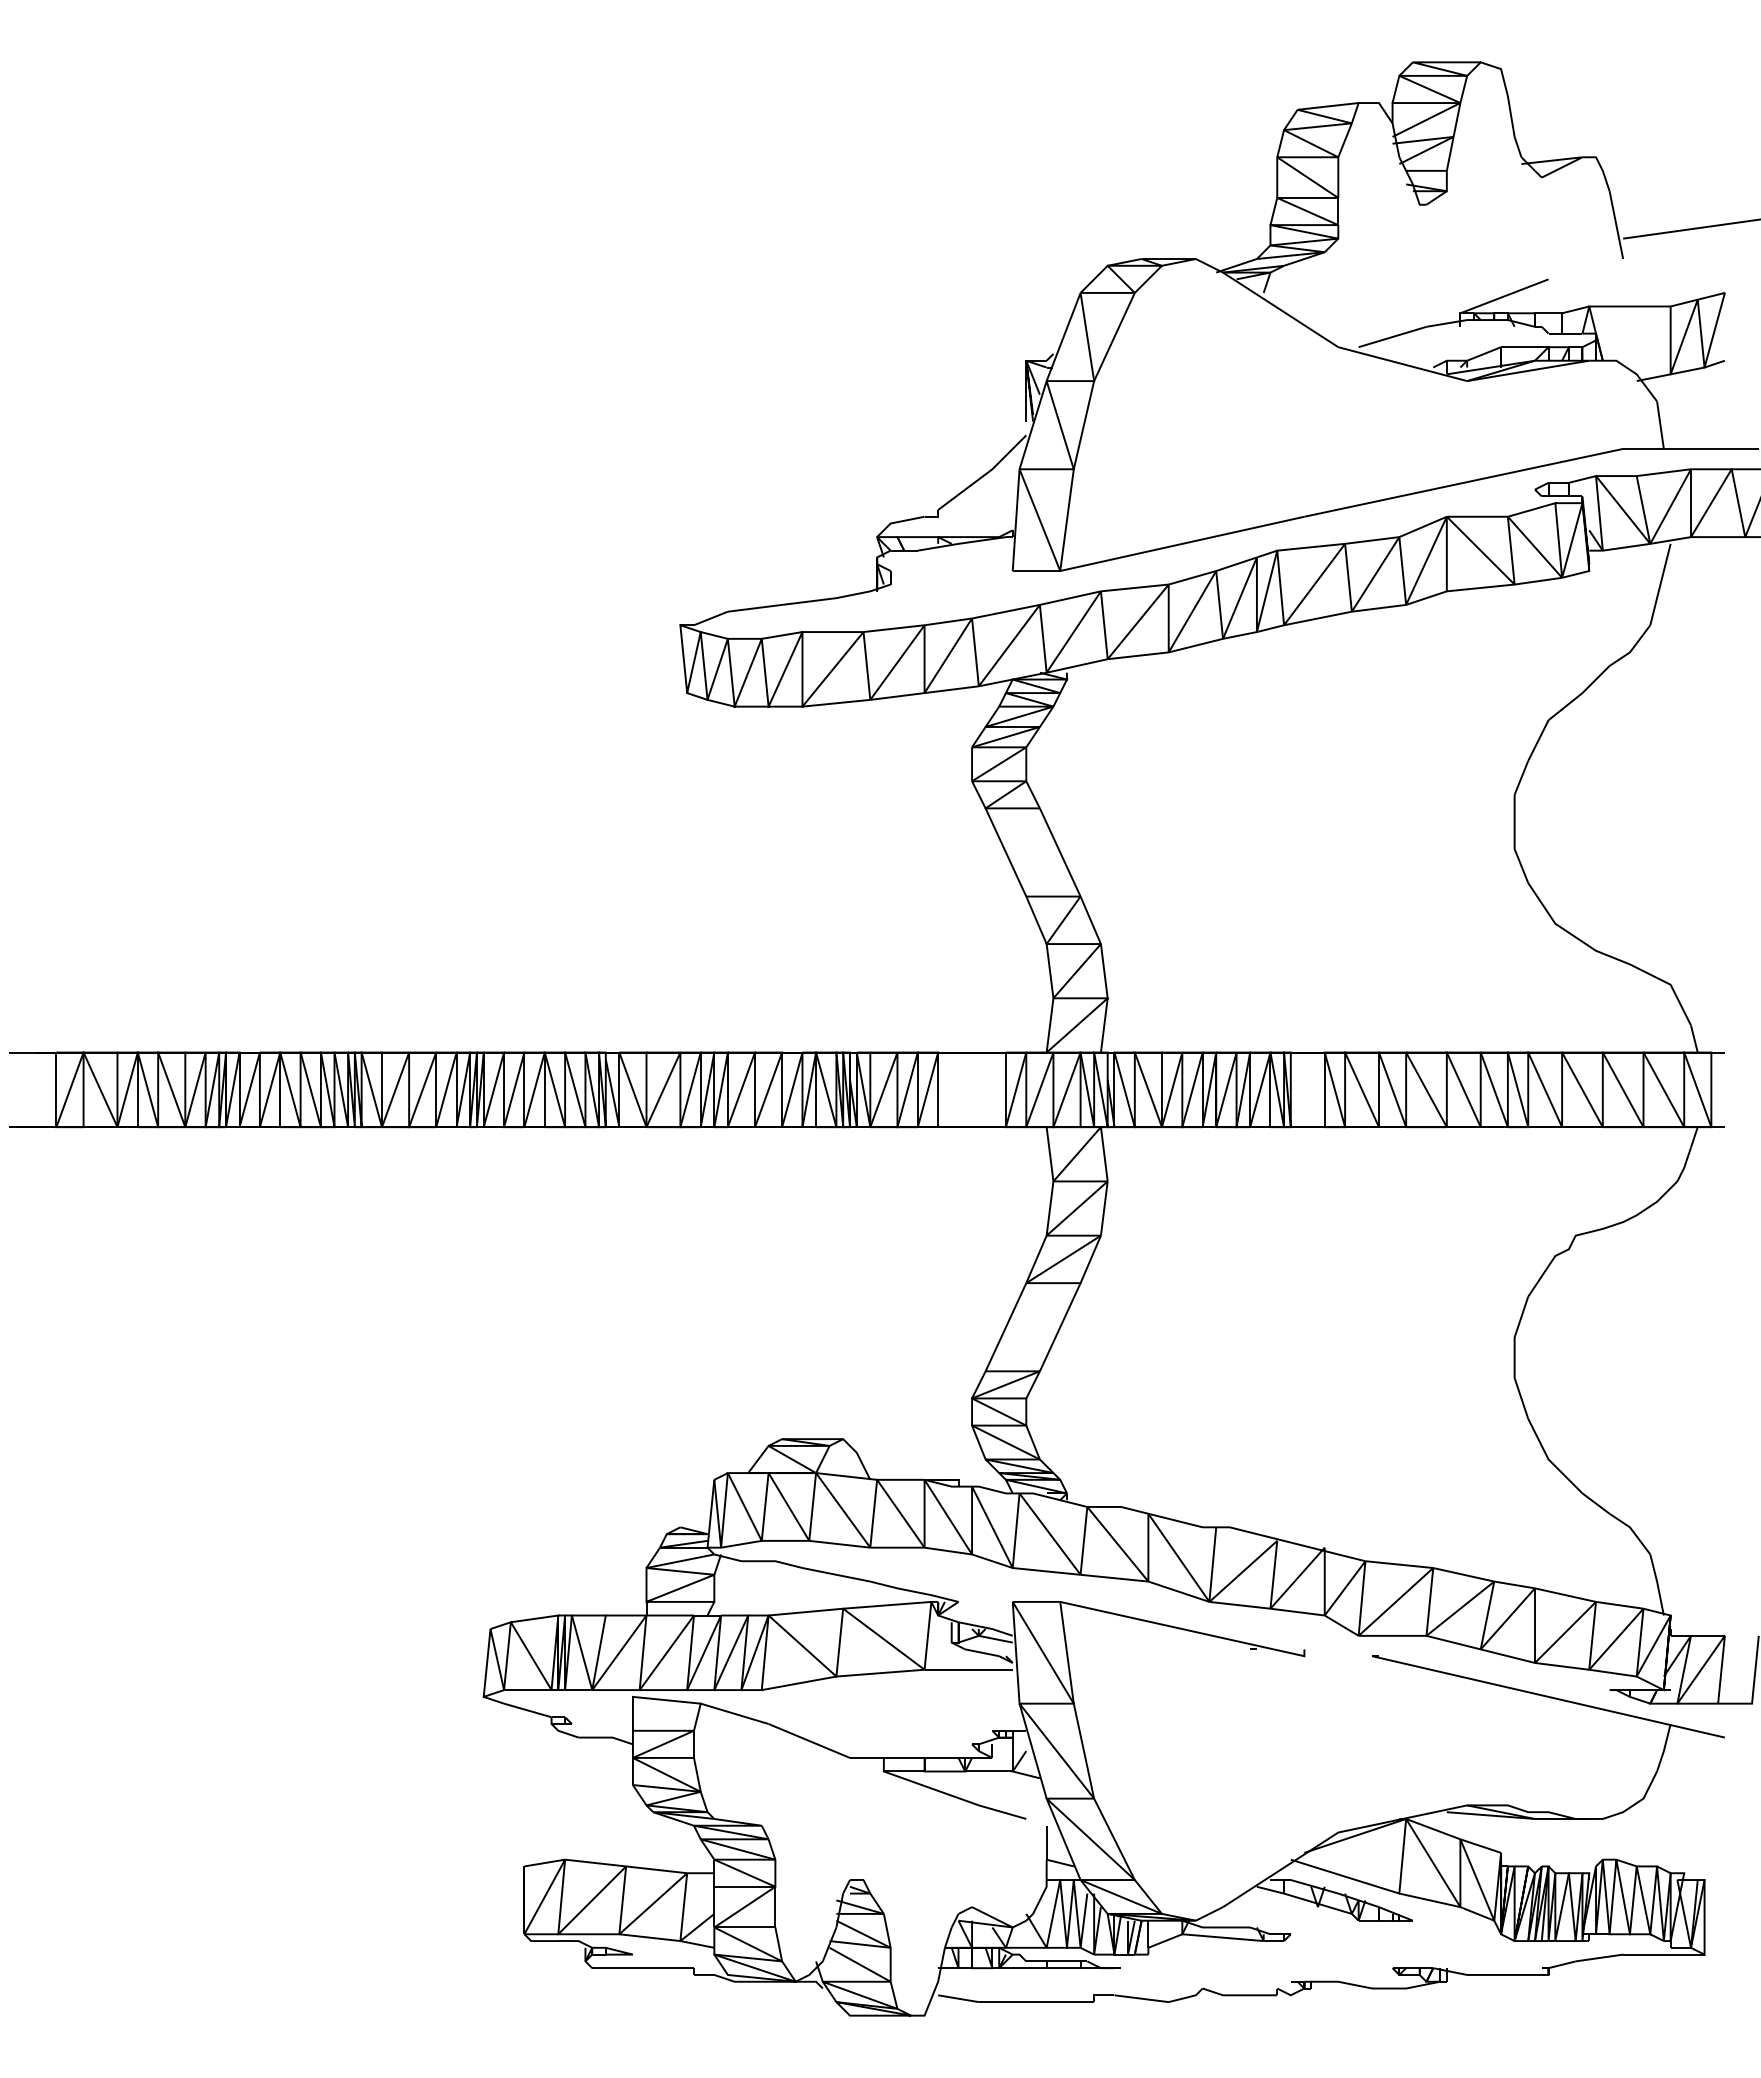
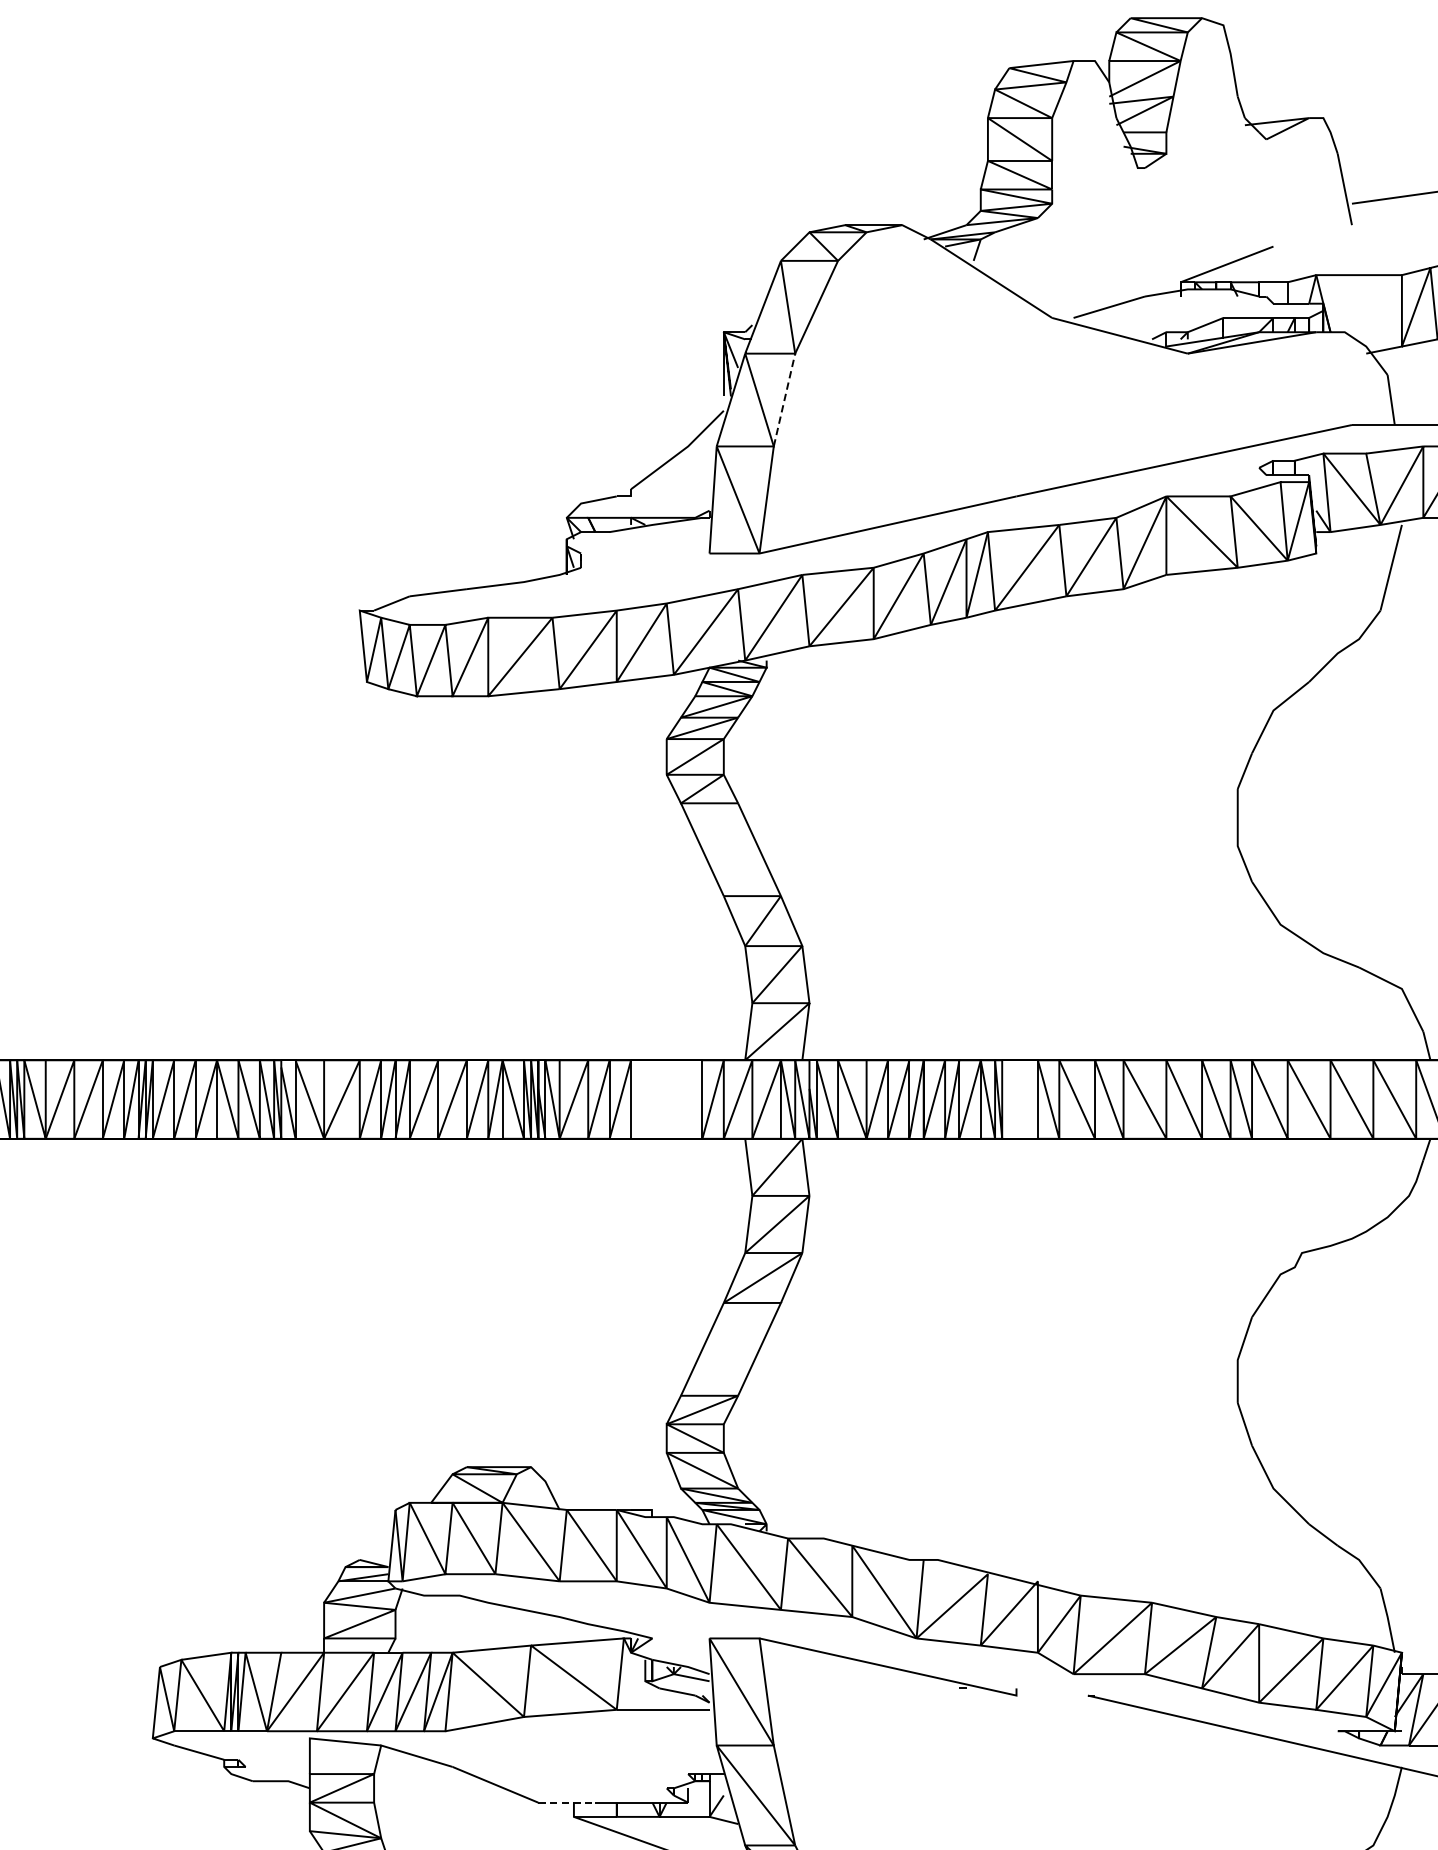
line: (1084, 424) -> (785, 399), solid -> dashed
line: (877, 1757) -> (567, 1802), solid -> dashed

